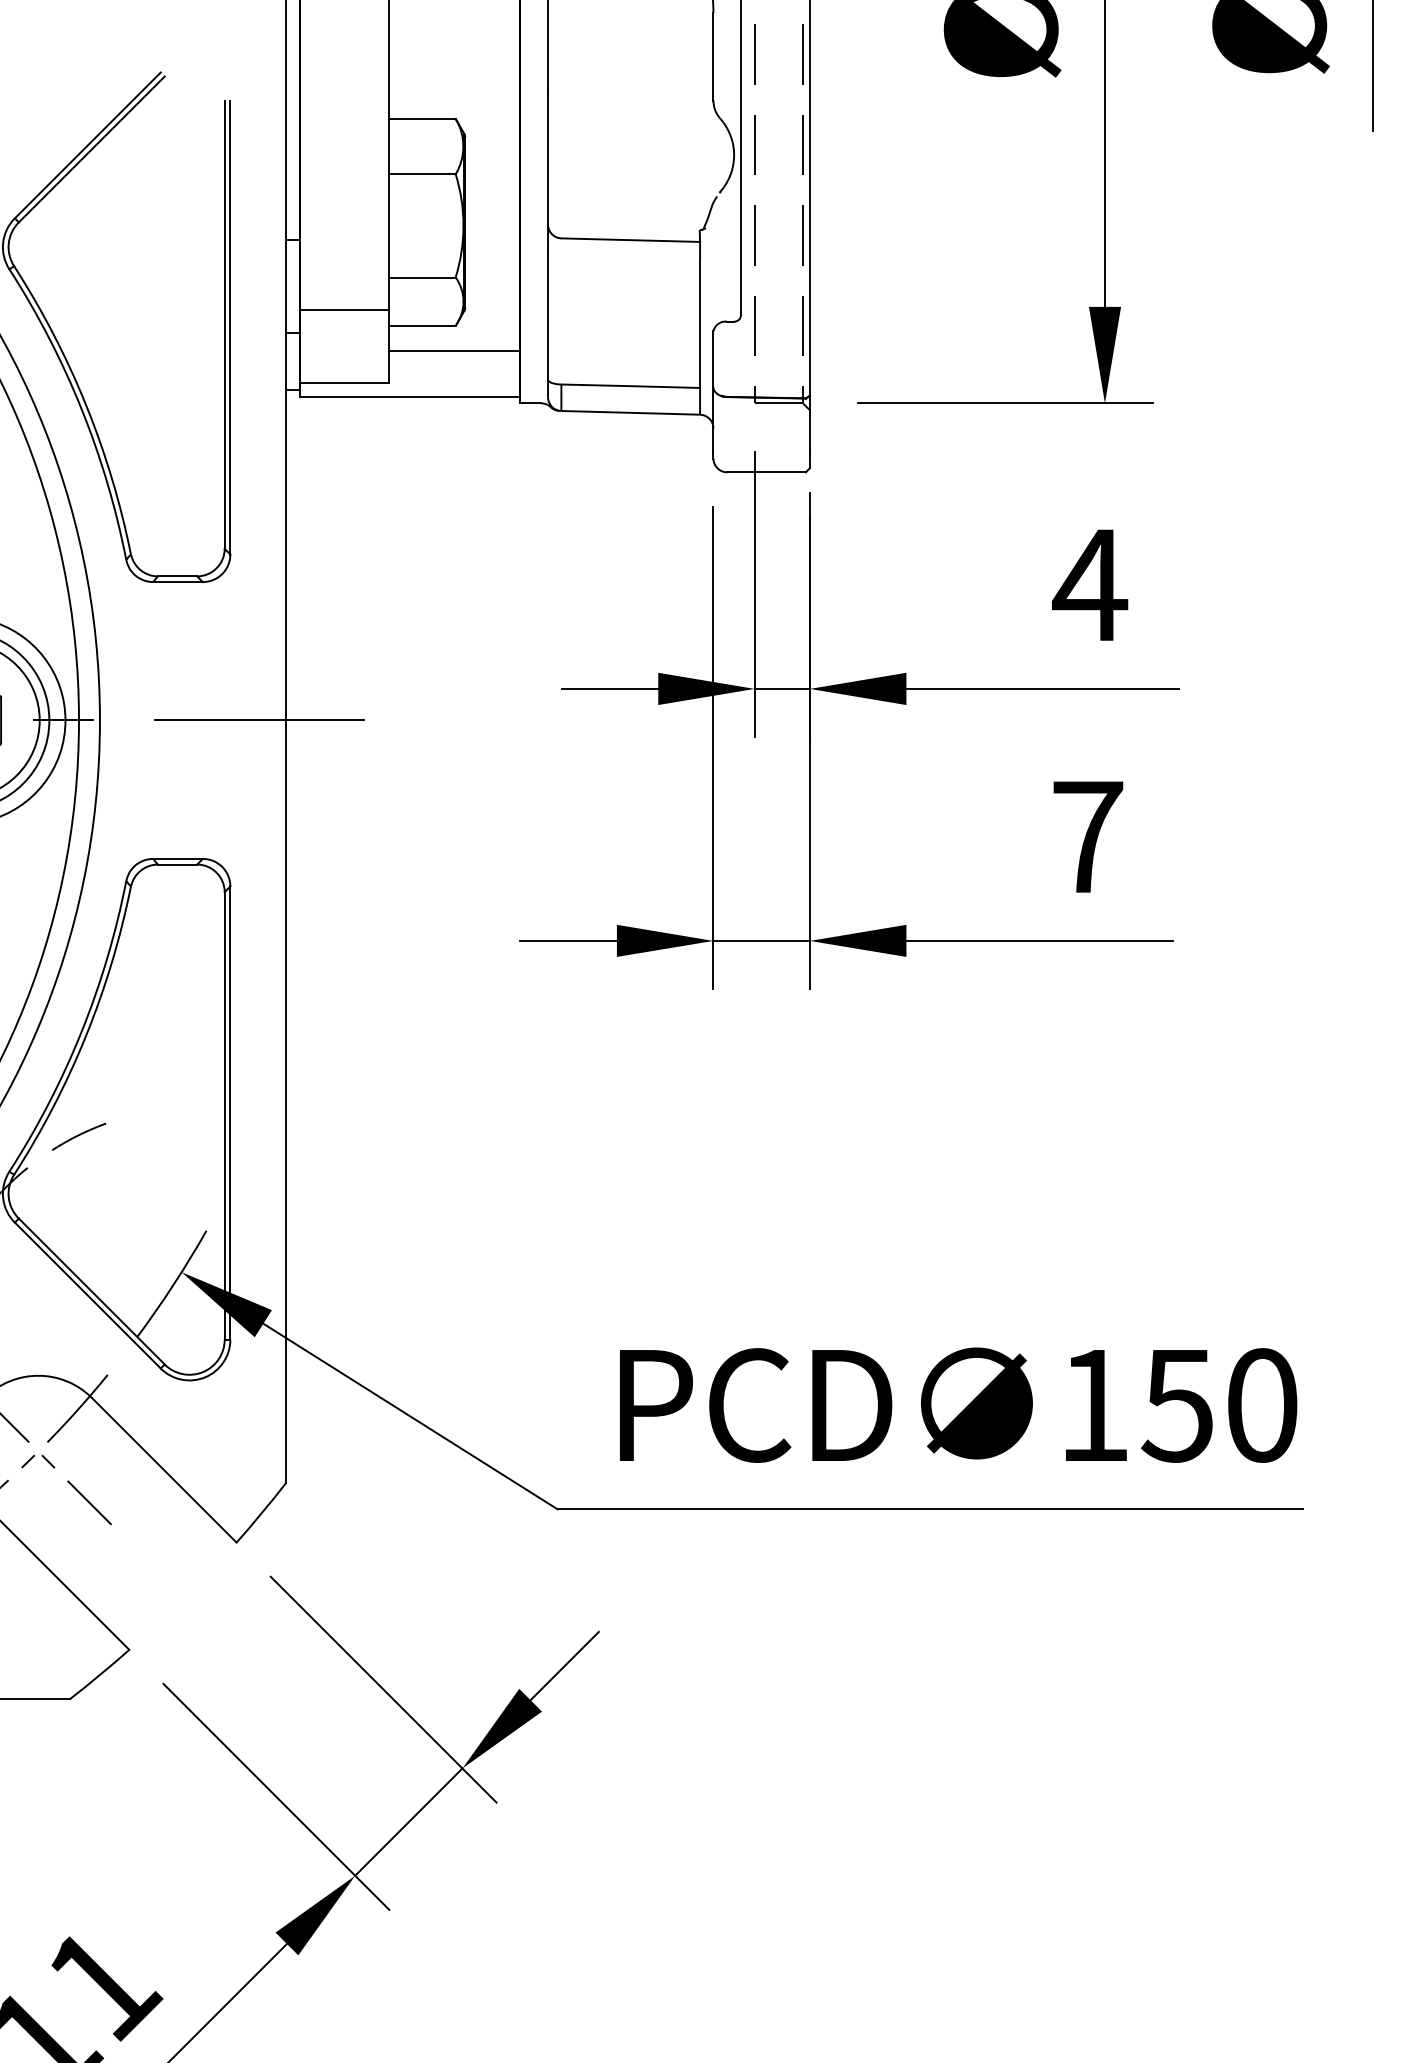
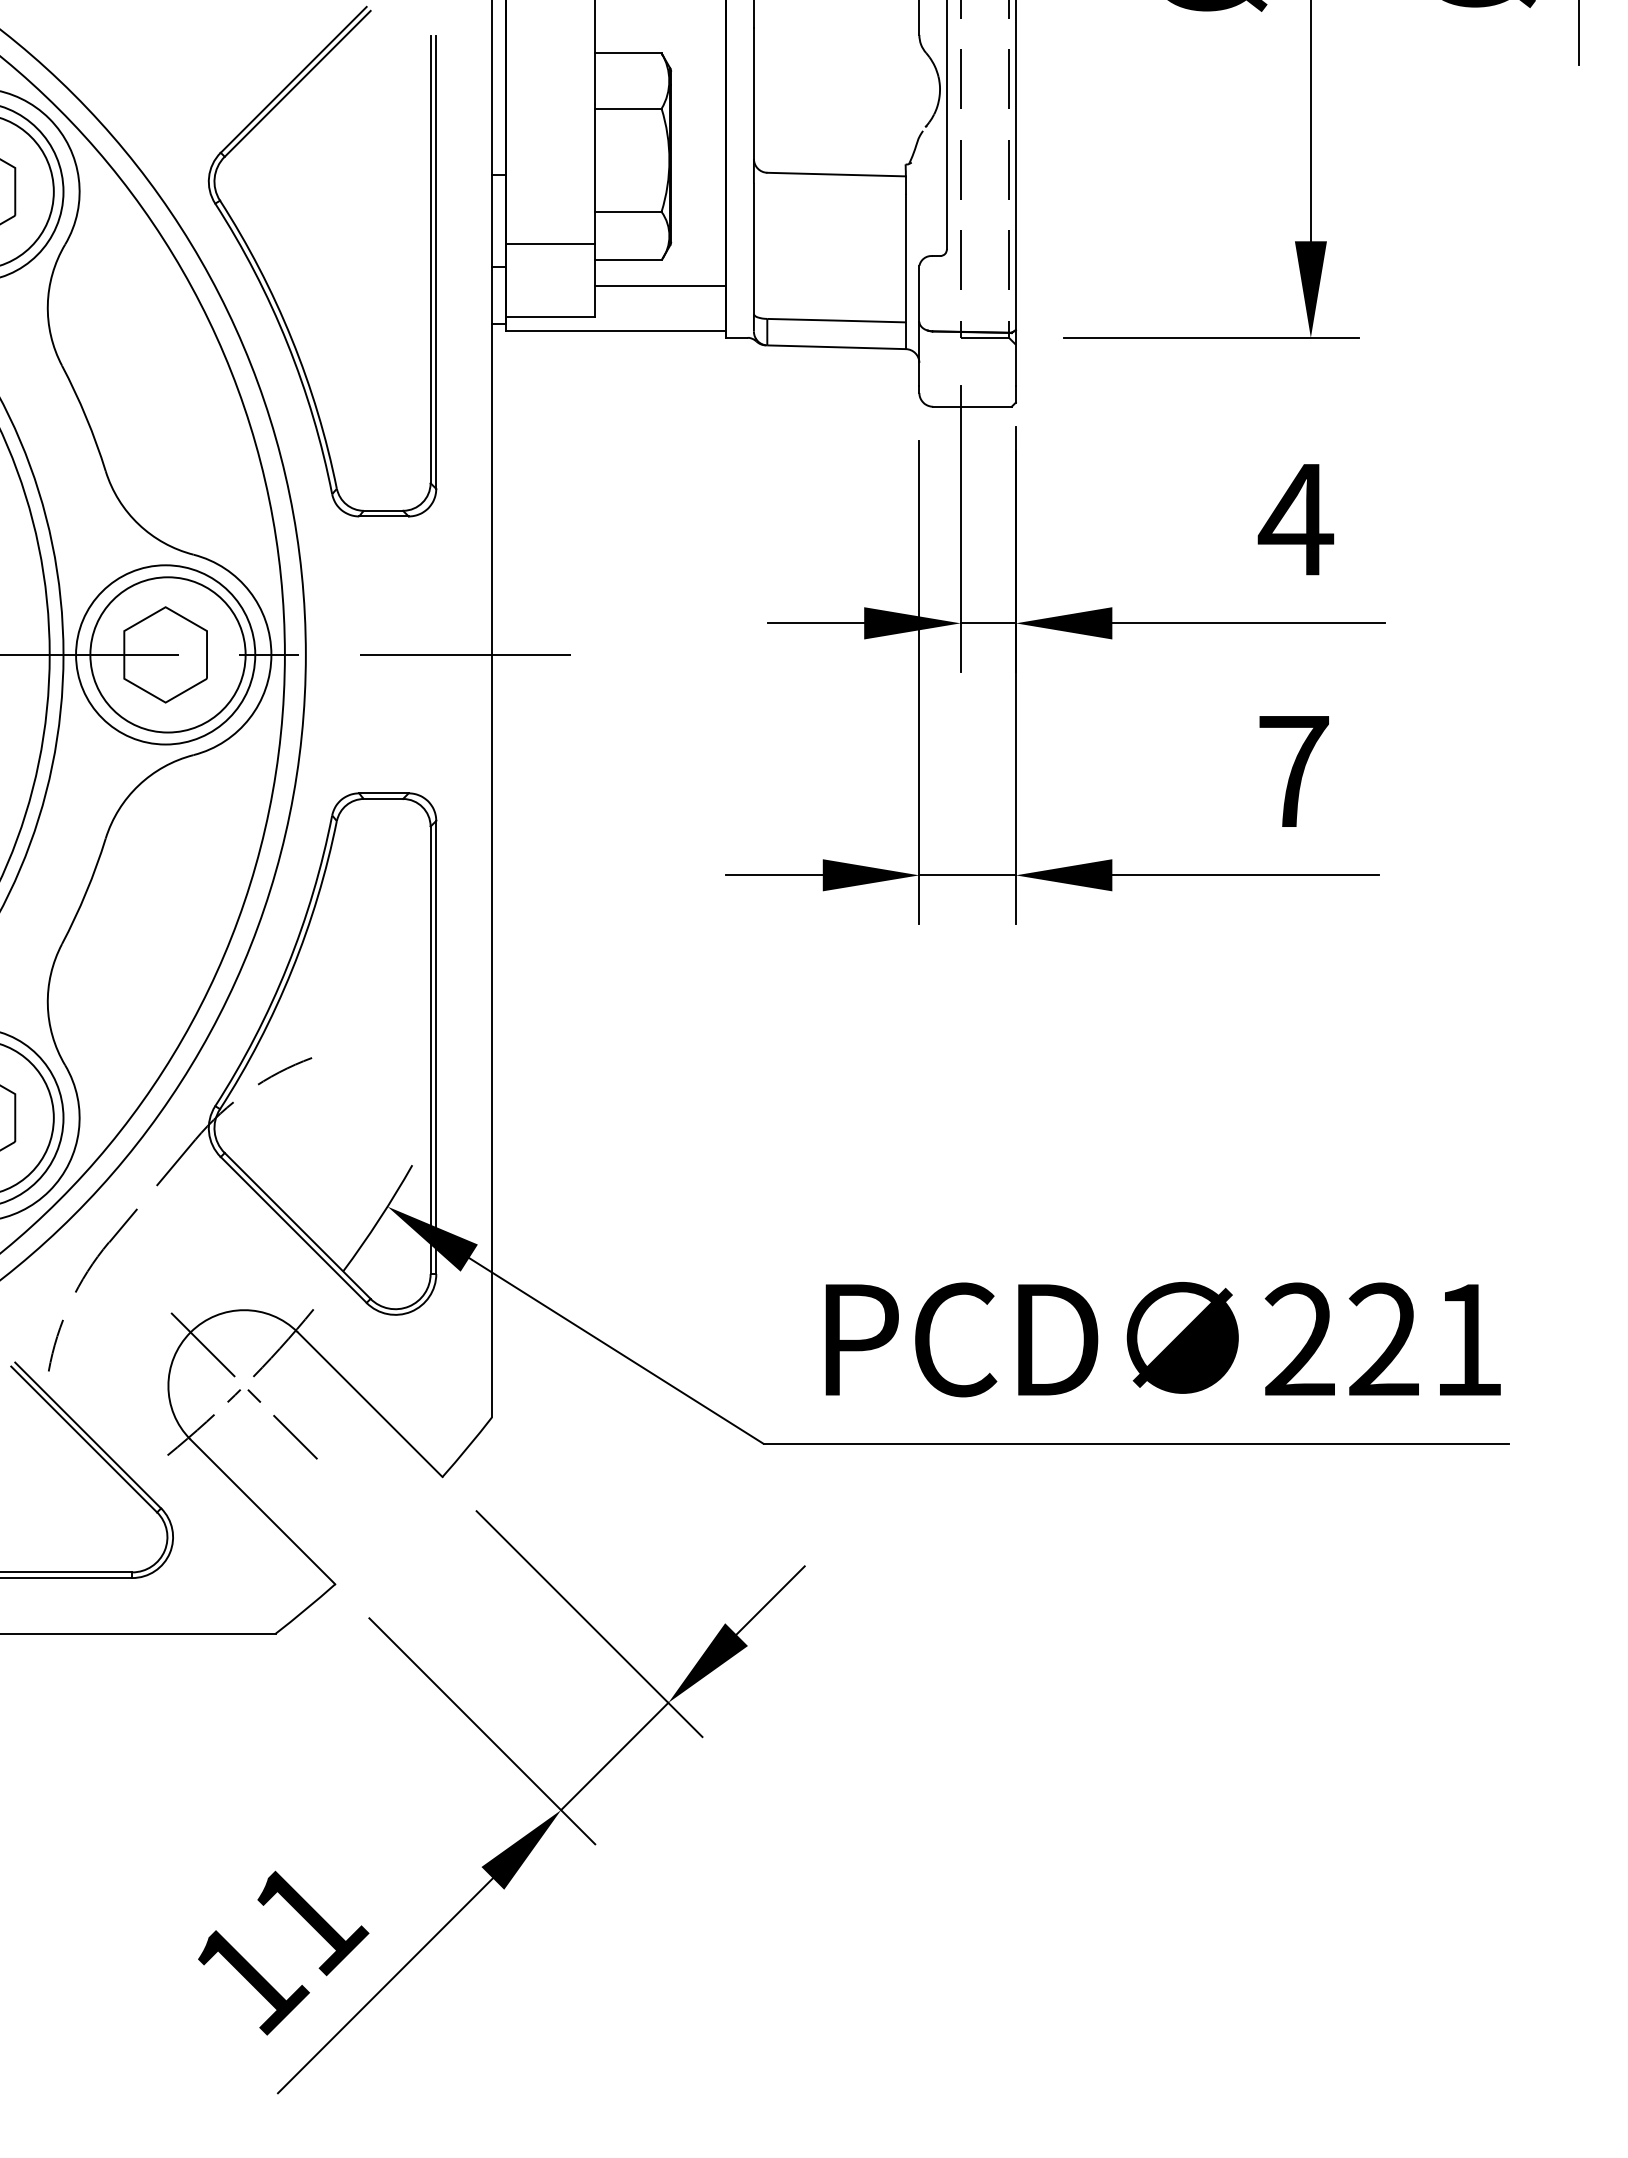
text: (1177, 1405) -> (1383, 1339), 150 -> 221

